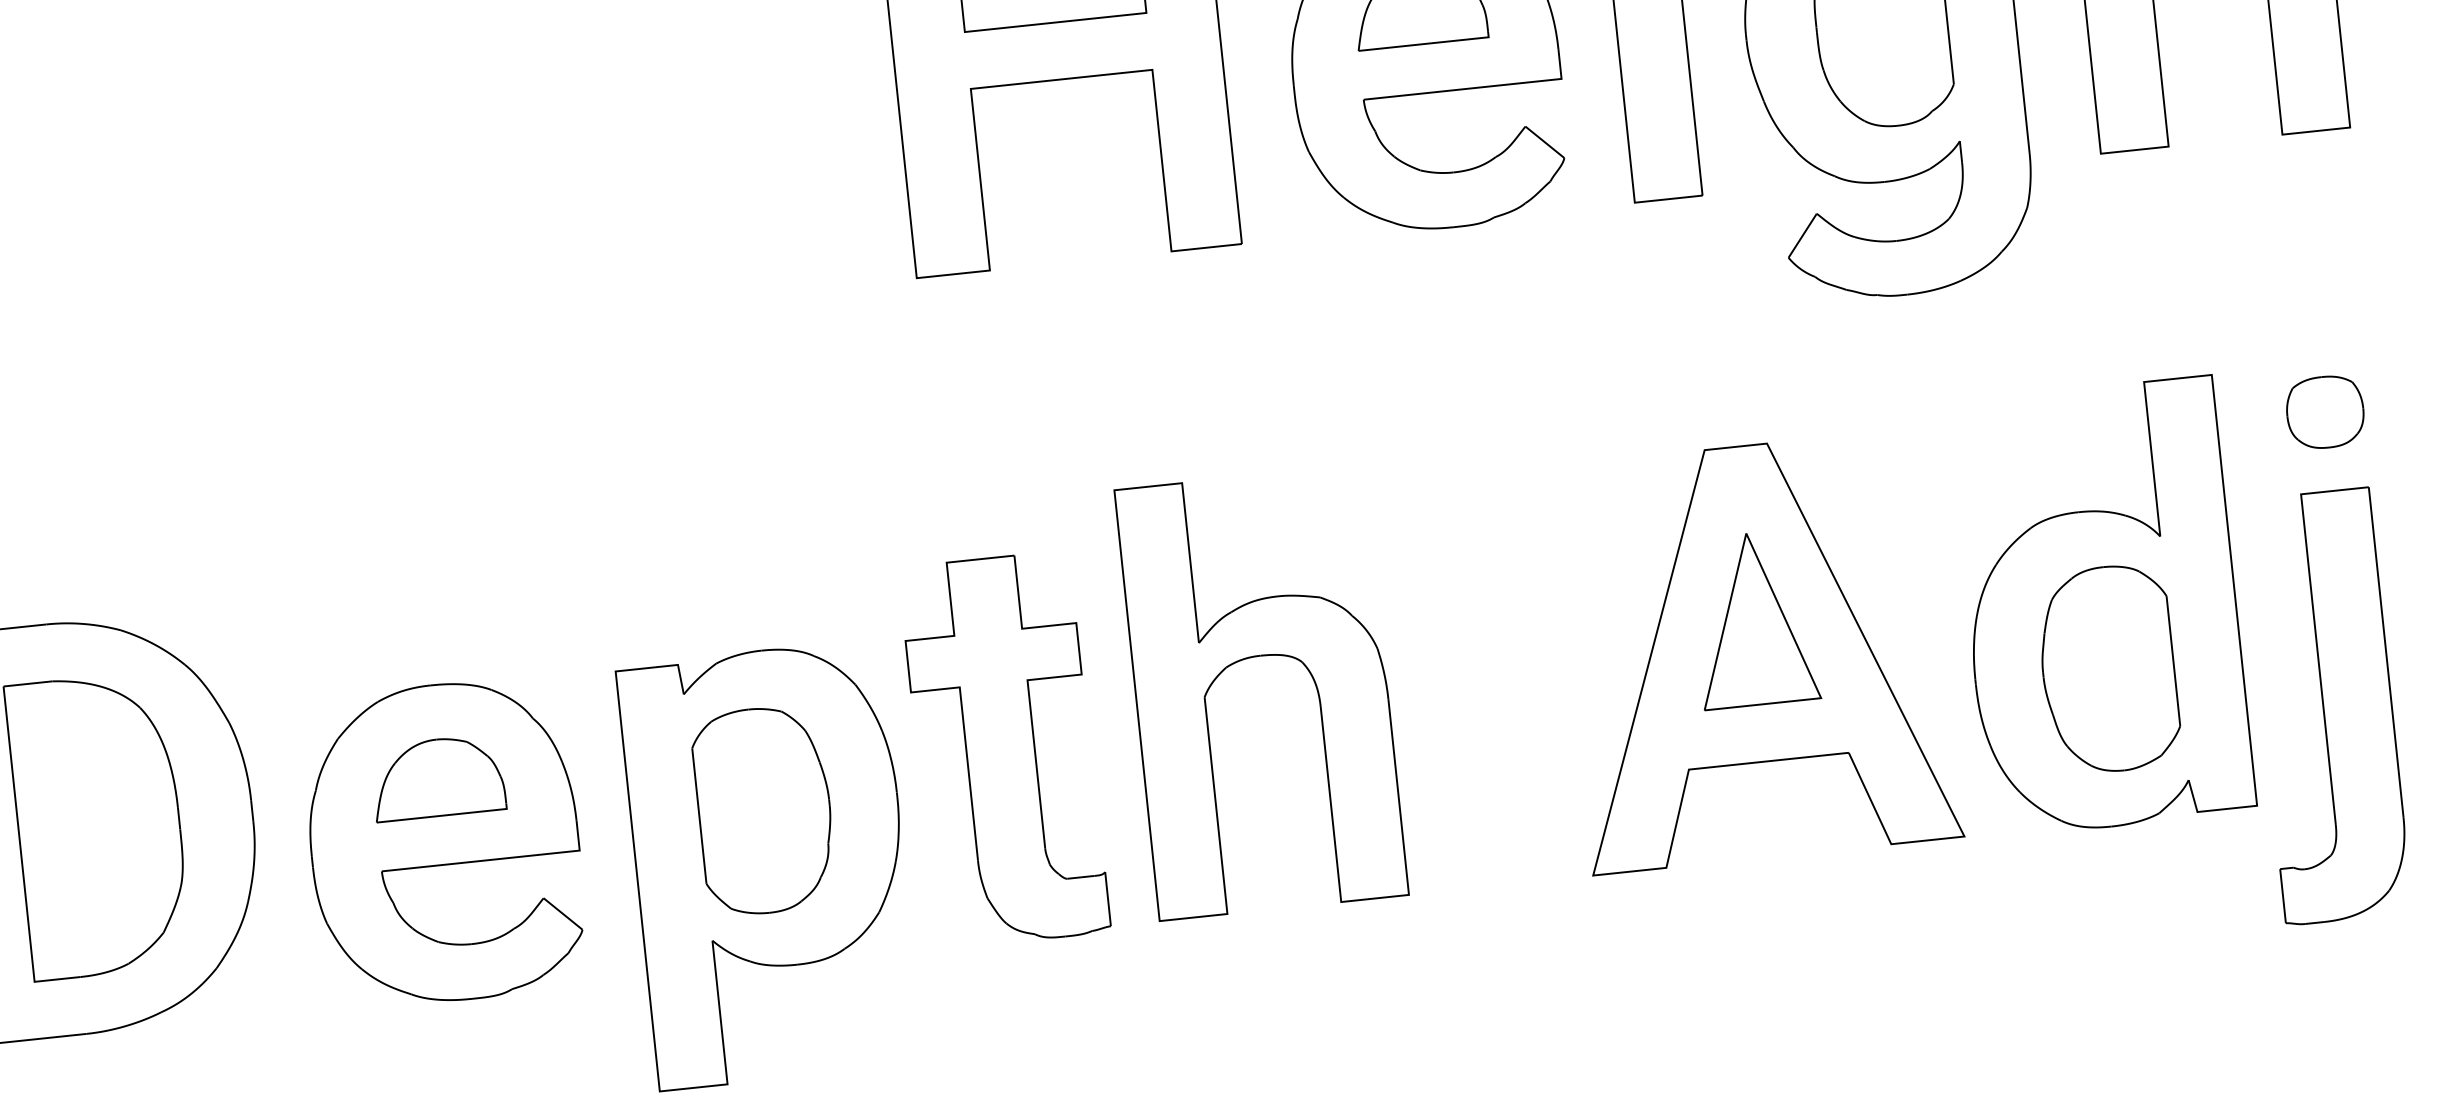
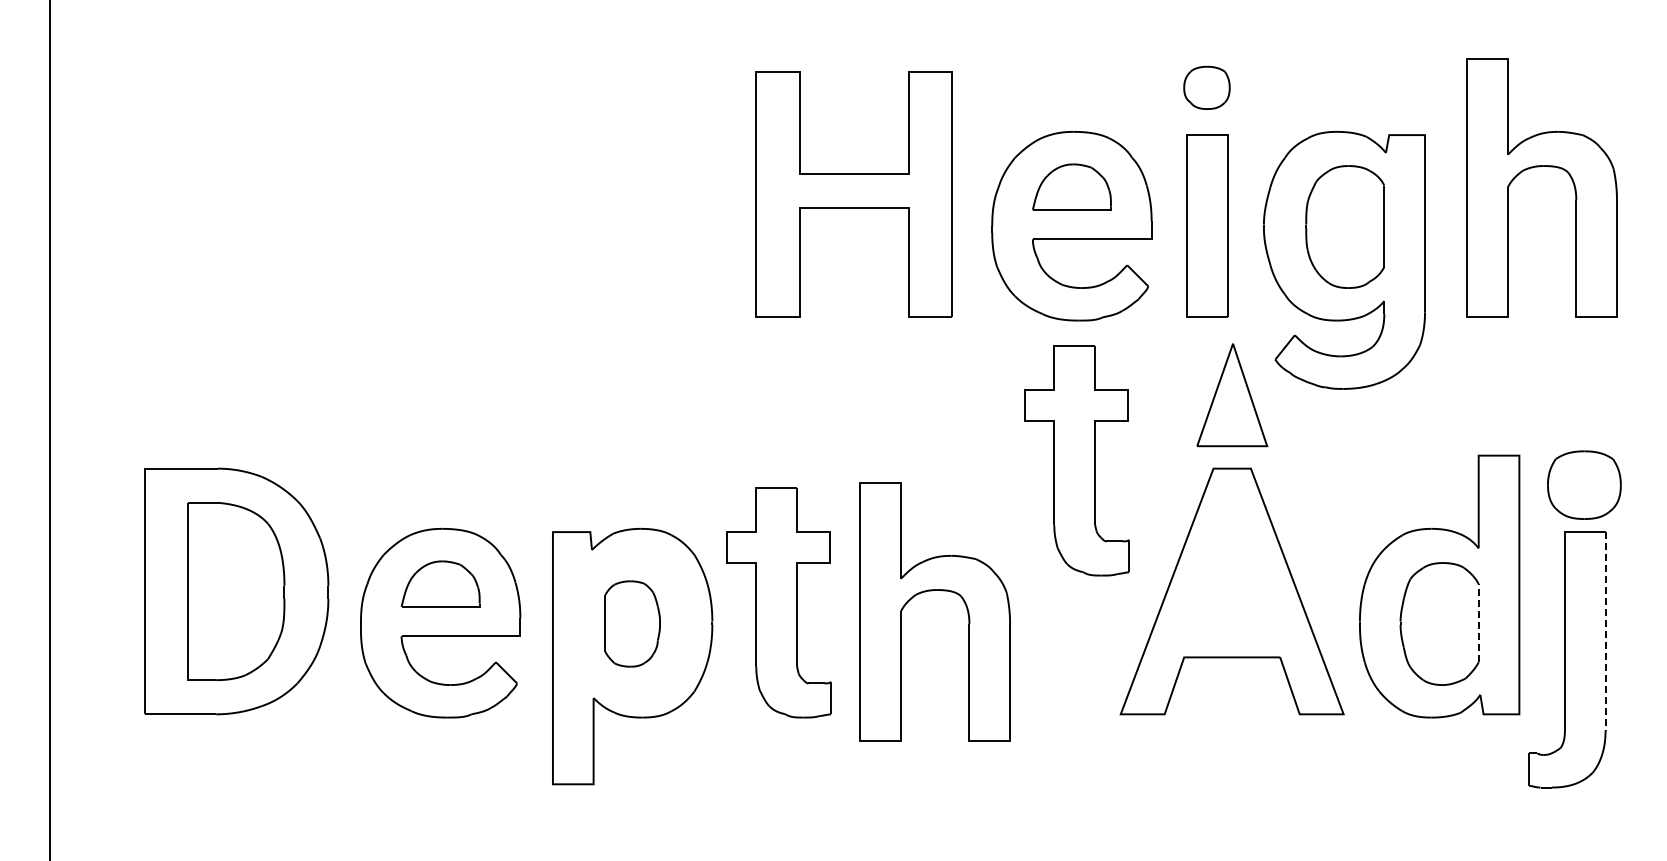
part: (2325, 411) -> (1584, 484), size x1.6
part: (1475, 460) -> (1076, 460), added
part: (1754, 619) -> (1232, 395), moved
line: (2386, 652) -> (1605, 631), solid -> dashed
part: (1253, 658) -> (932, 591), moved
line: (2172, 659) -> (1478, 622), solid -> dashed
part: (764, 809) -> (632, 623), size x0.7

